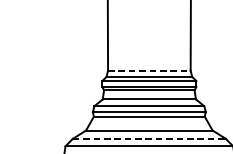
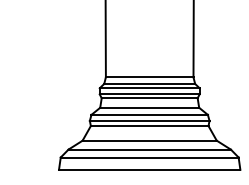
line: (149, 70) -> (149, 77), dashed -> solid
line: (150, 138) -> (150, 149), dashed -> solid

